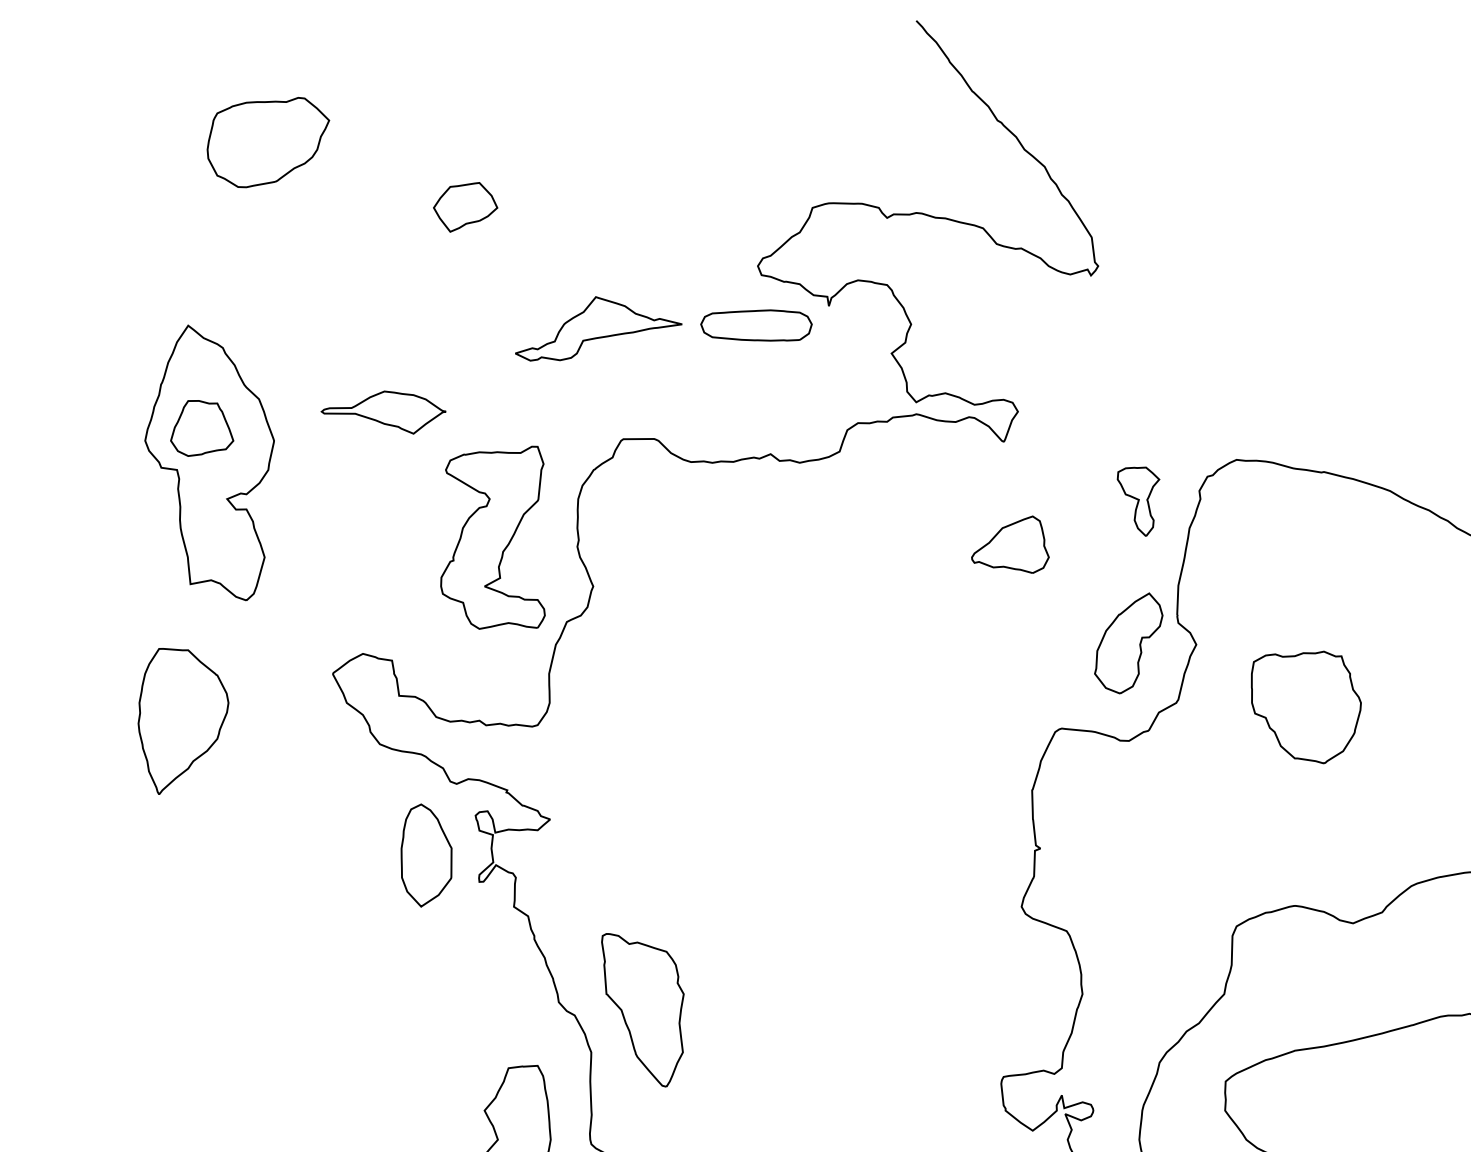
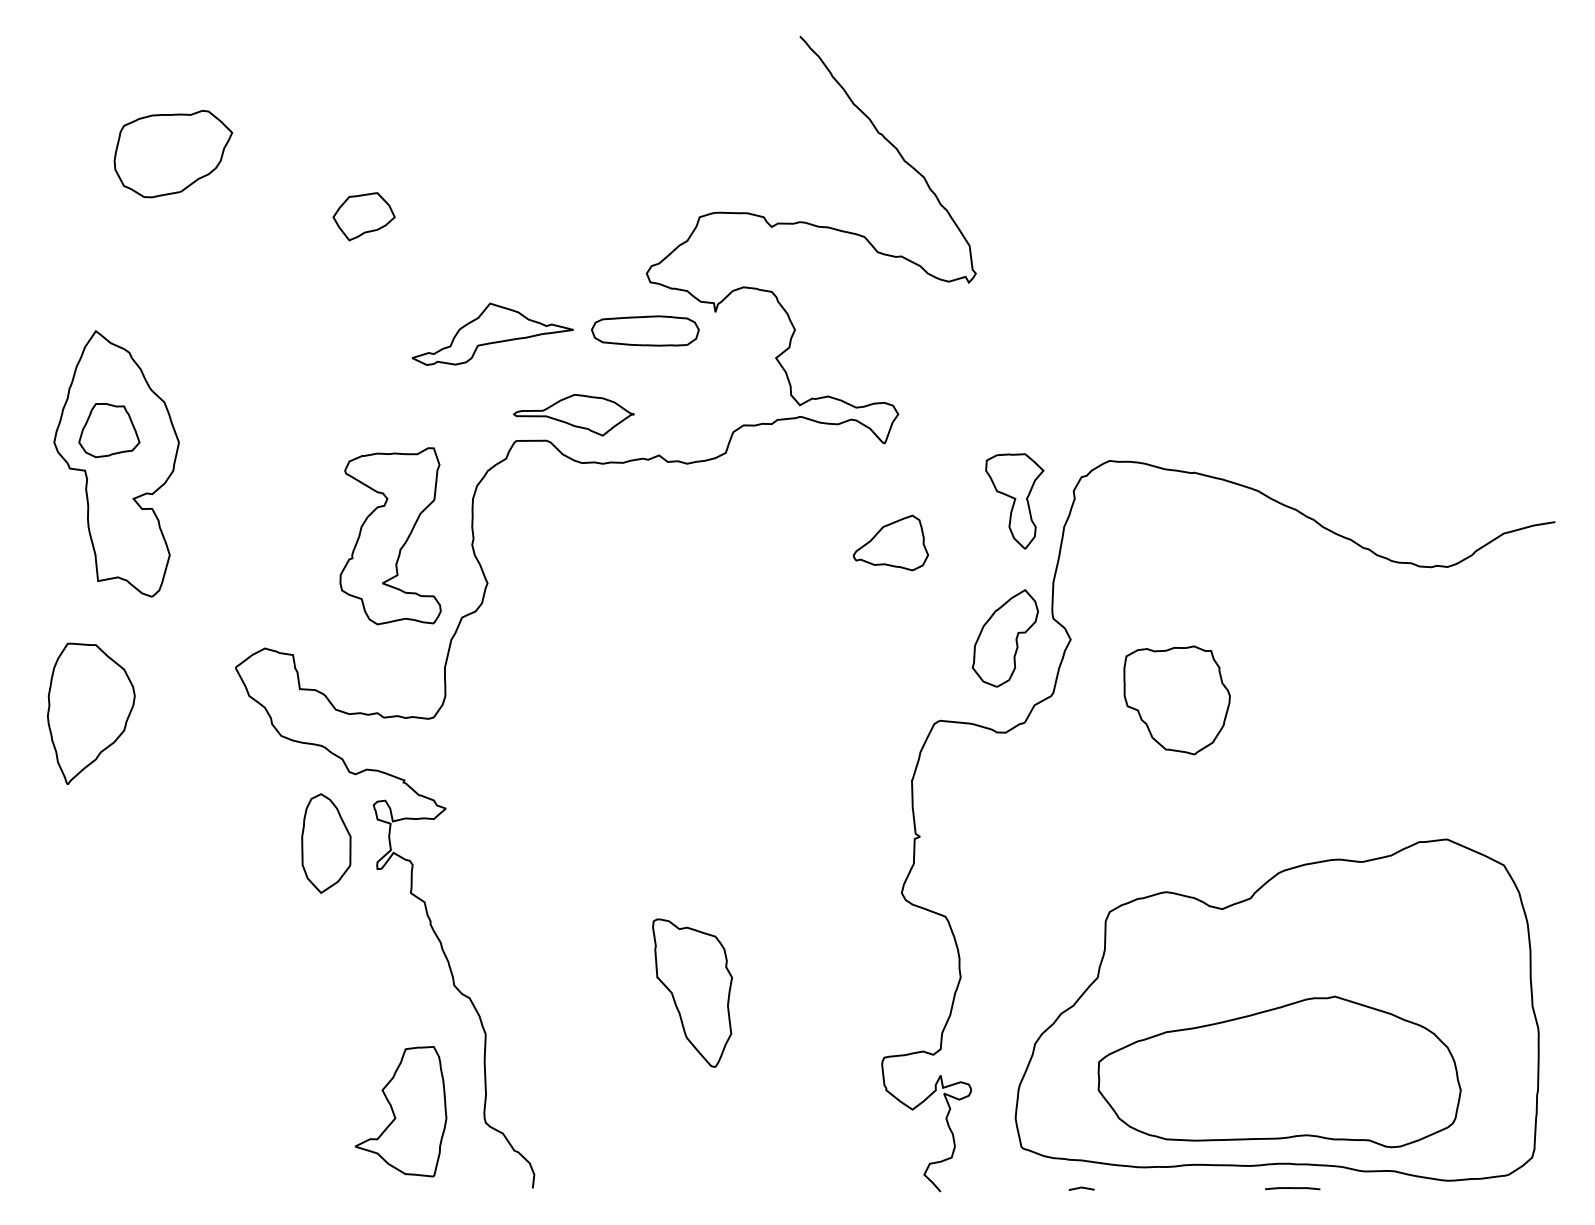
part: (383, 412) -> (573, 415), moved
part: (1138, 501) -> (1014, 501), size x1.43
part: (642, 1009) -> (692, 992), moved

